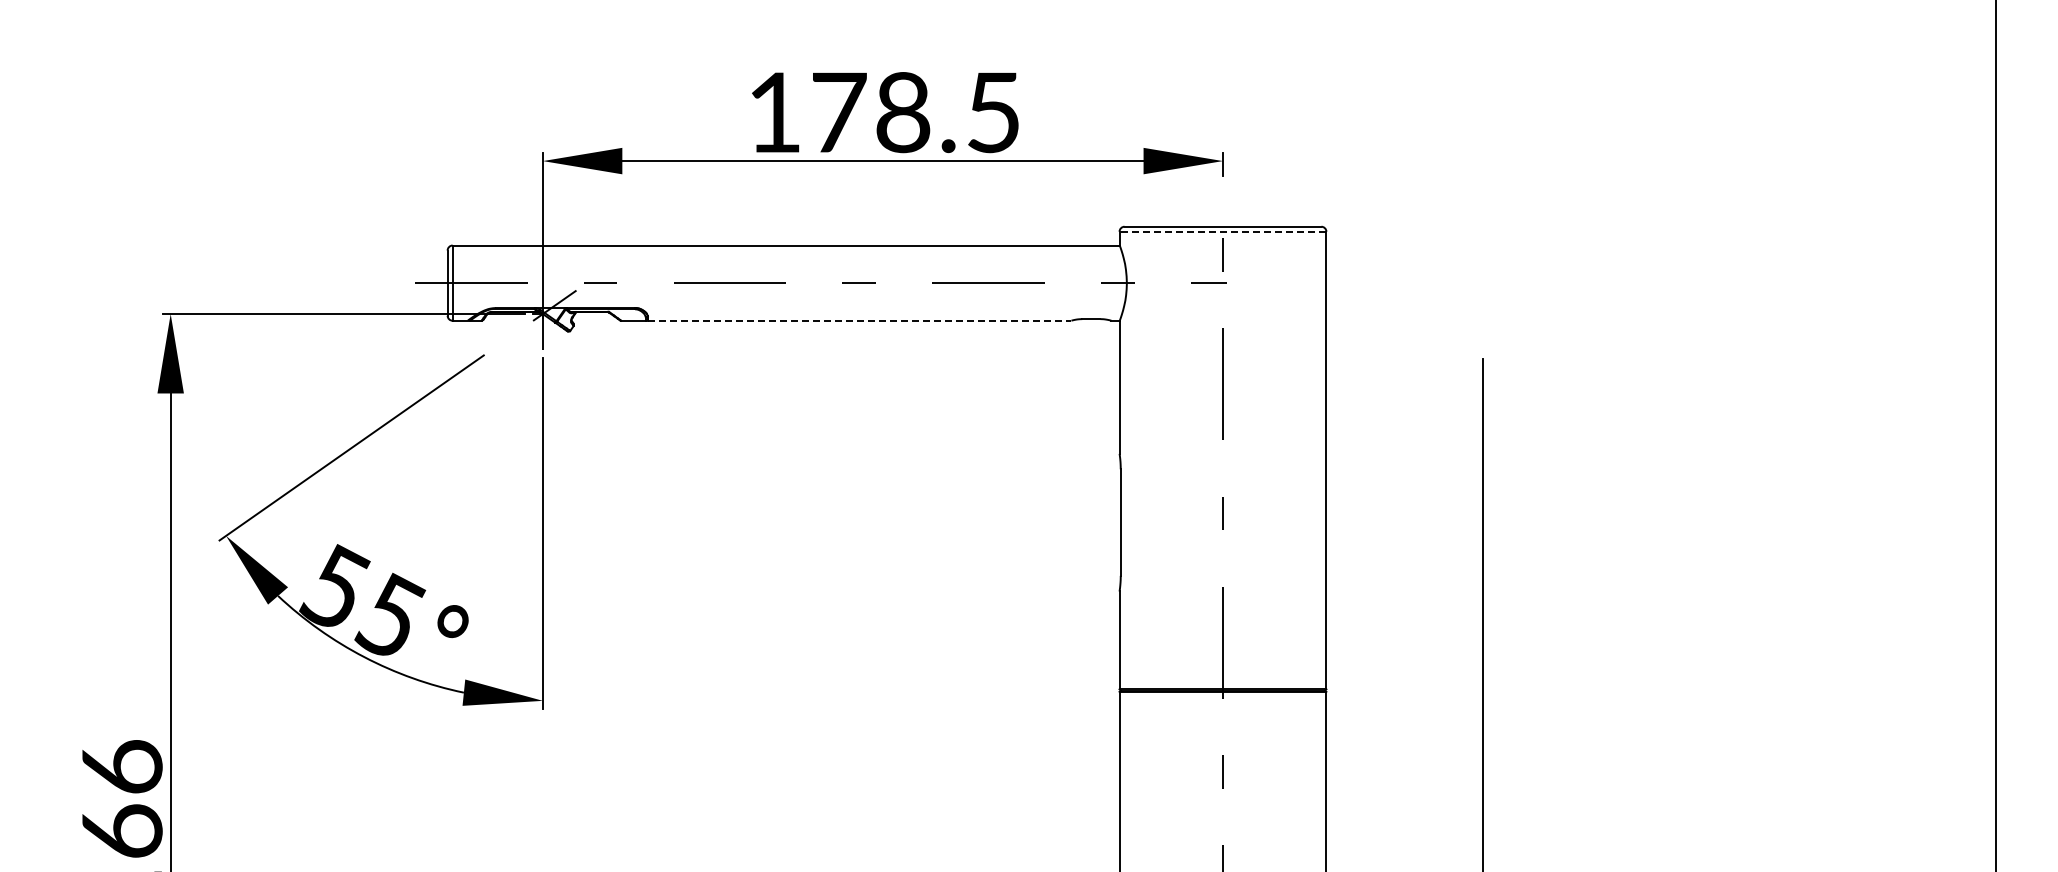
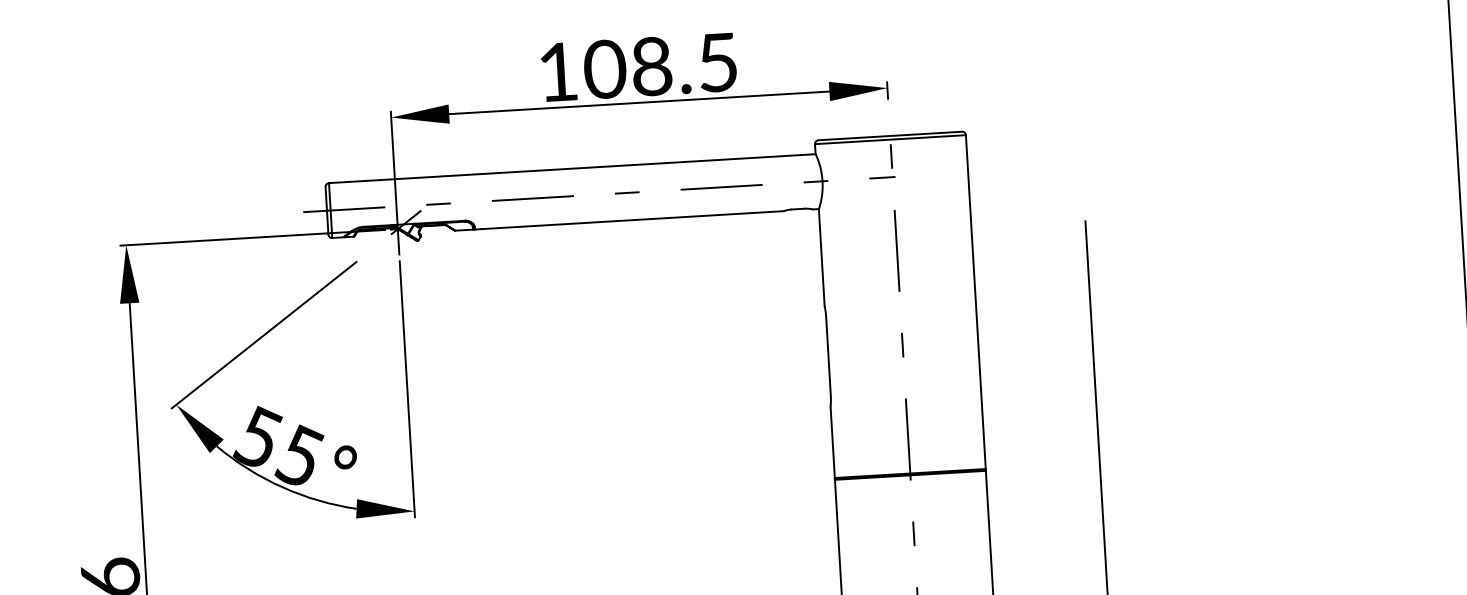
text: (838, 112) -> (604, 69), 178.5 -> 108.5
line: (1222, 231) -> (890, 139), dashed -> solid
line: (859, 320) -> (629, 220), dashed -> solid

